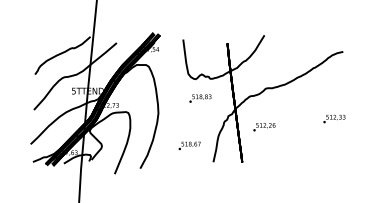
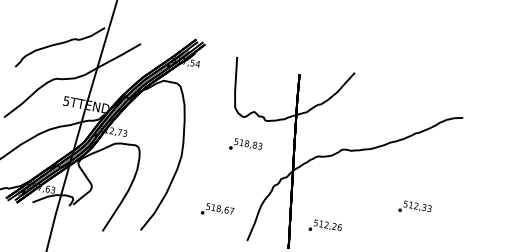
text: (334, 118) -> (415, 207), moved
text: (264, 127) -> (325, 227), moved

